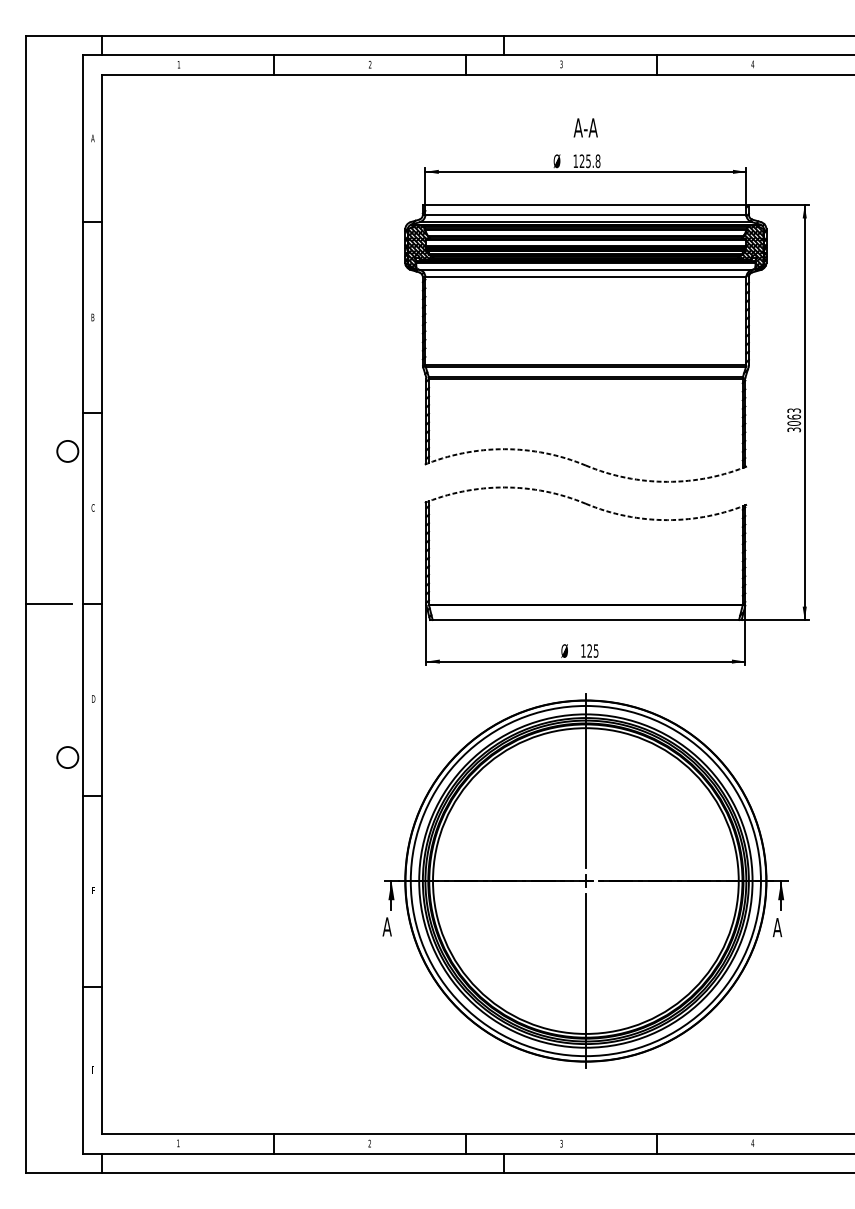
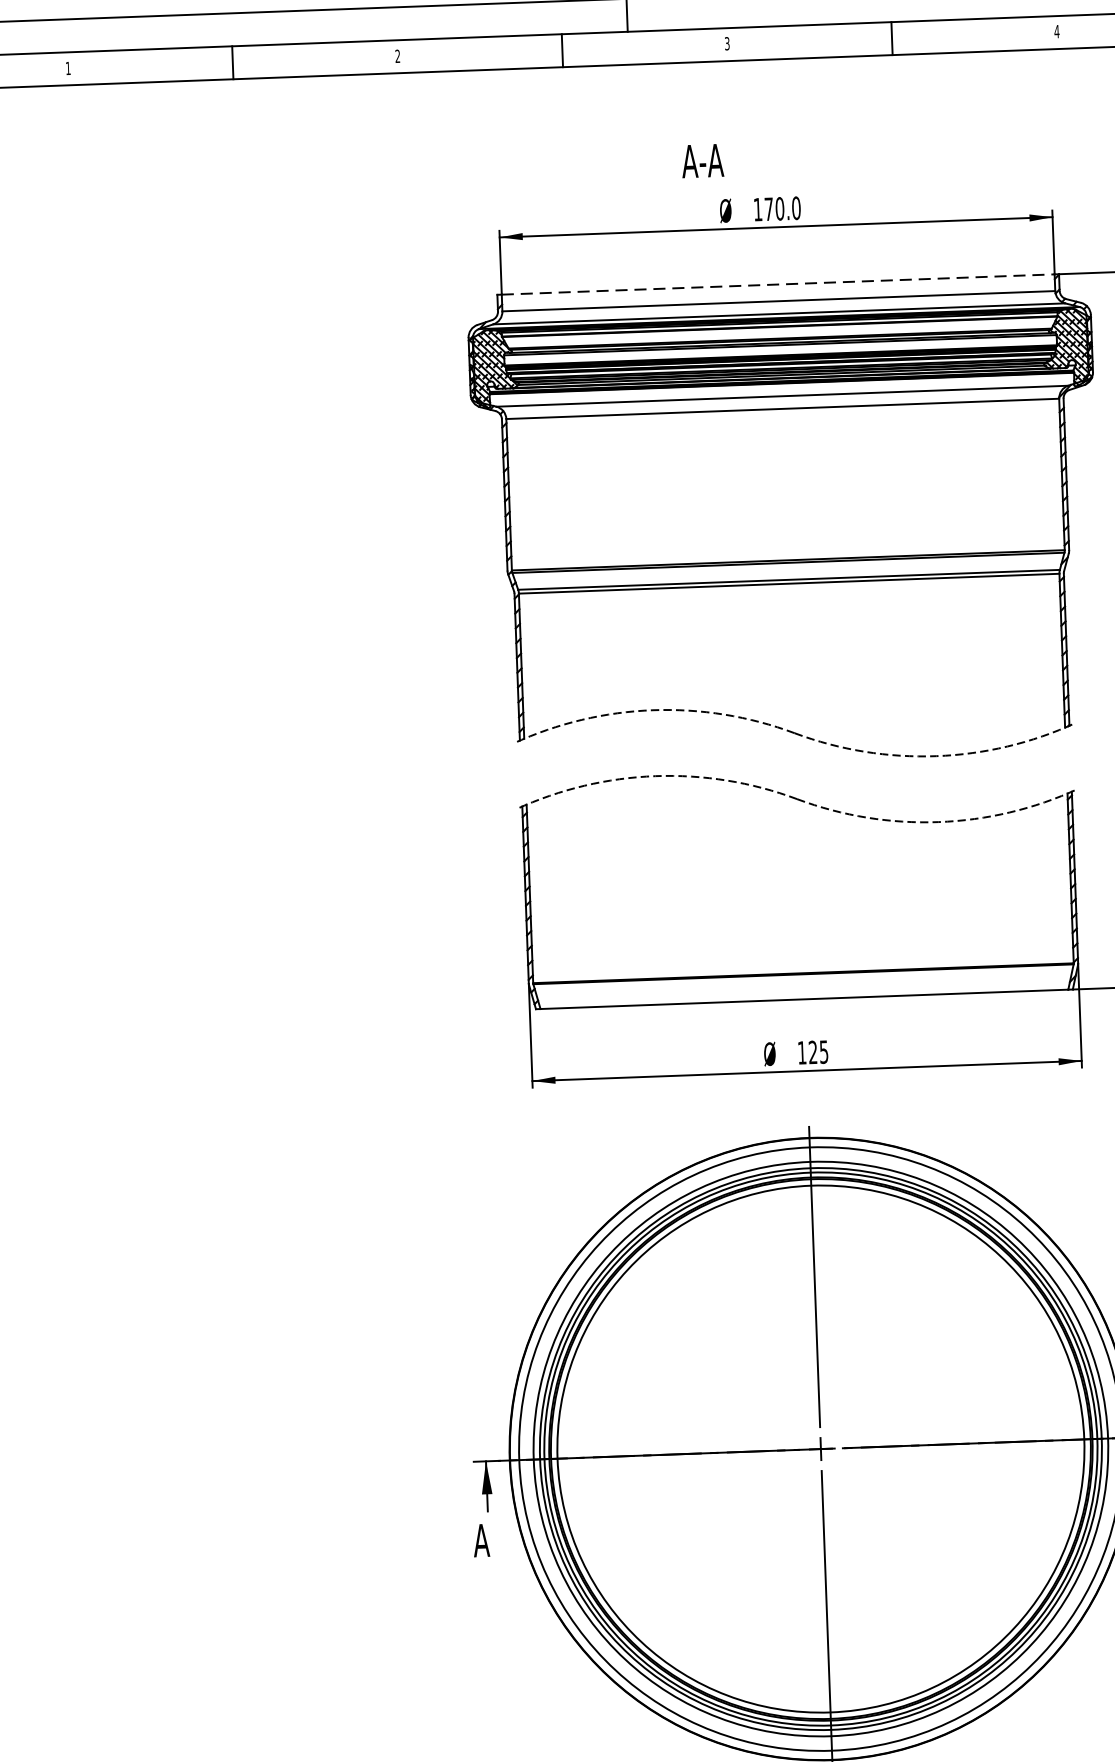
text: (585, 127) -> (702, 160), moved
text: (589, 161) -> (781, 209), 125.8 -> 170.0
line: (586, 205) -> (779, 285), solid -> dashed

